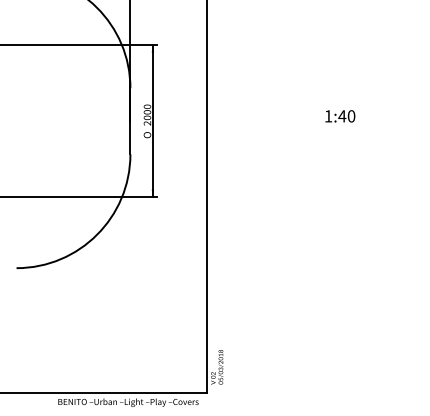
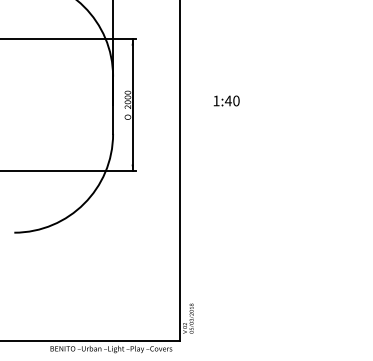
text: (340, 116) -> (226, 101), moved

